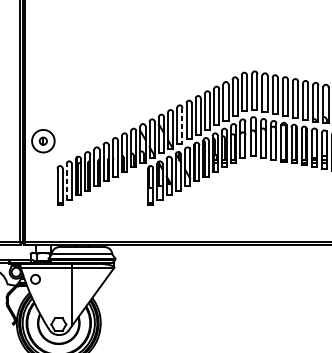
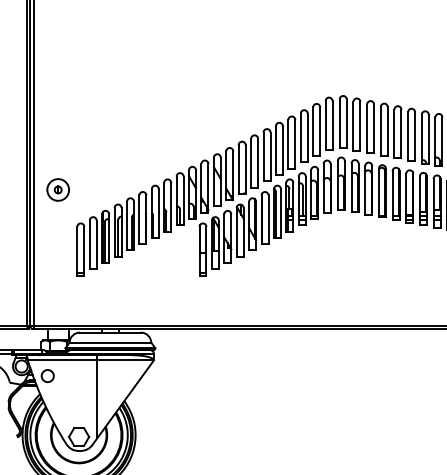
line: (182, 126) -> (245, 169), dashed -> solid
part: (42, 140) -> (57, 189), size x0.71
line: (66, 181) -> (89, 244), dashed -> solid

